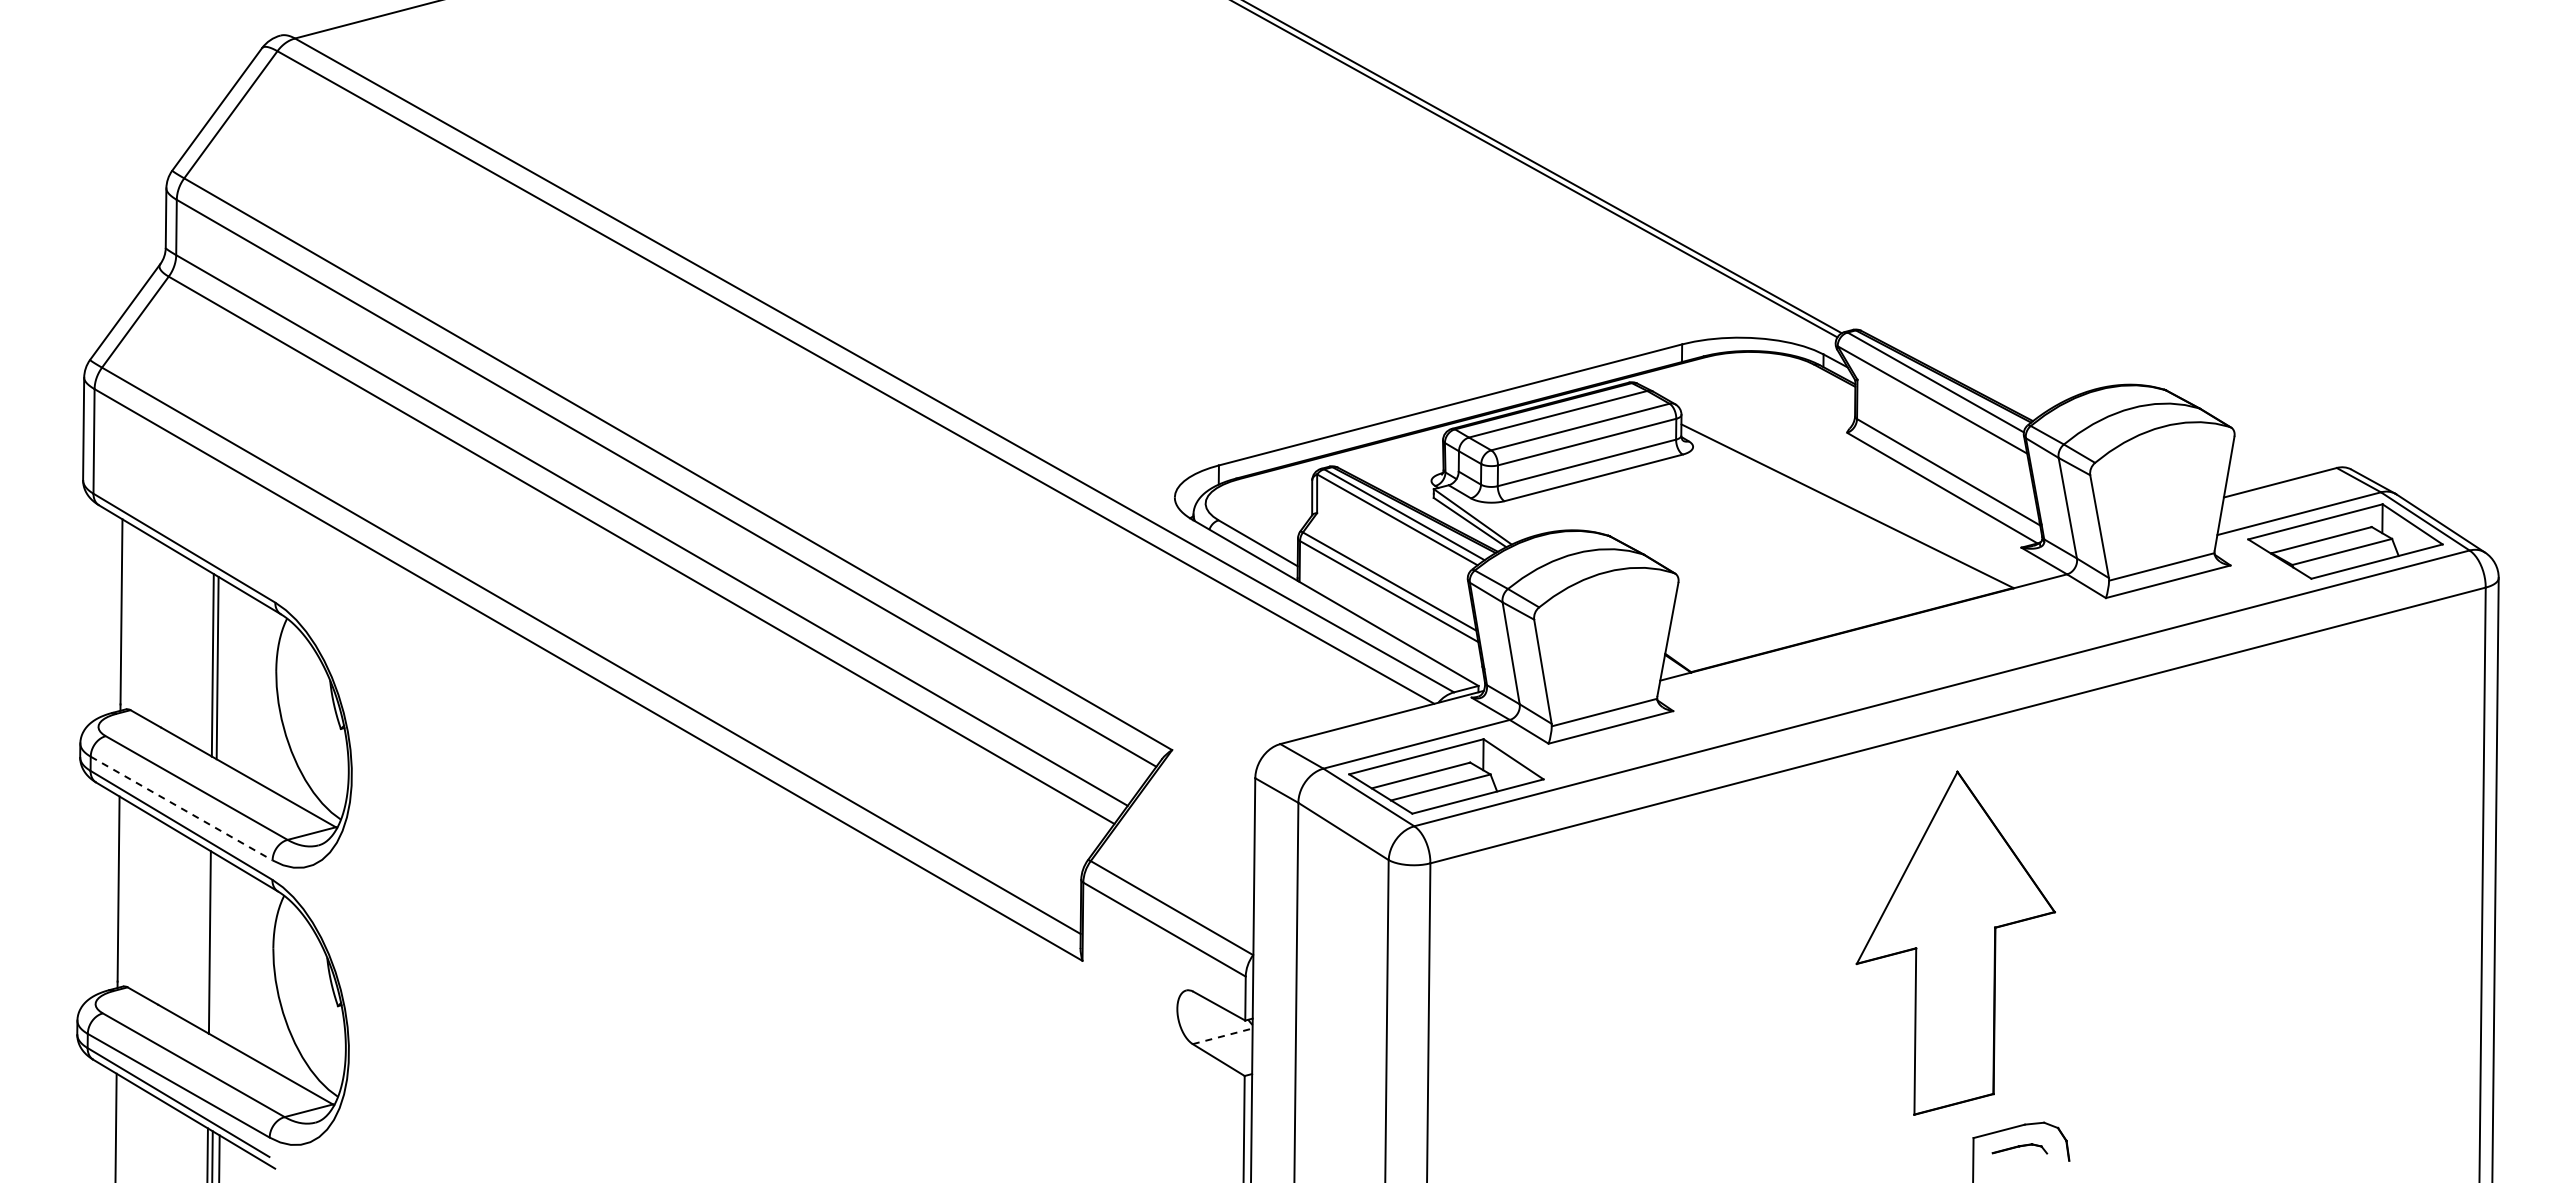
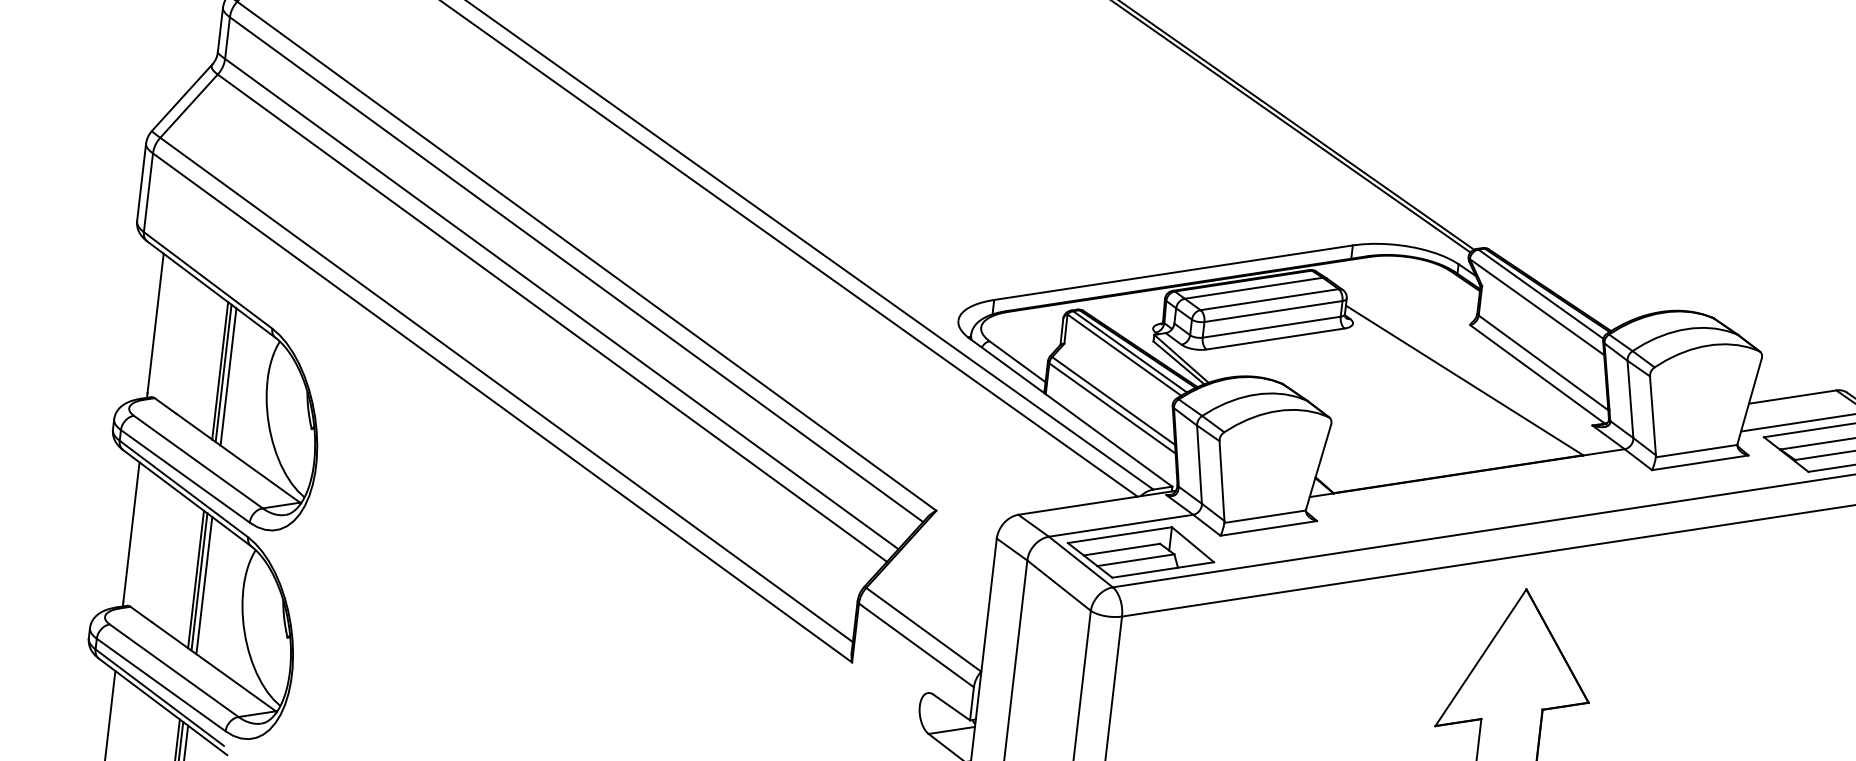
line: (224, 672) -> (228, 377), added
line: (181, 808) -> (185, 476), dashed -> solid
line: (214, 945) -> (199, 582), added
line: (221, 949) -> (204, 585), added
line: (1222, 1036) -> (951, 730), dashed -> solid

